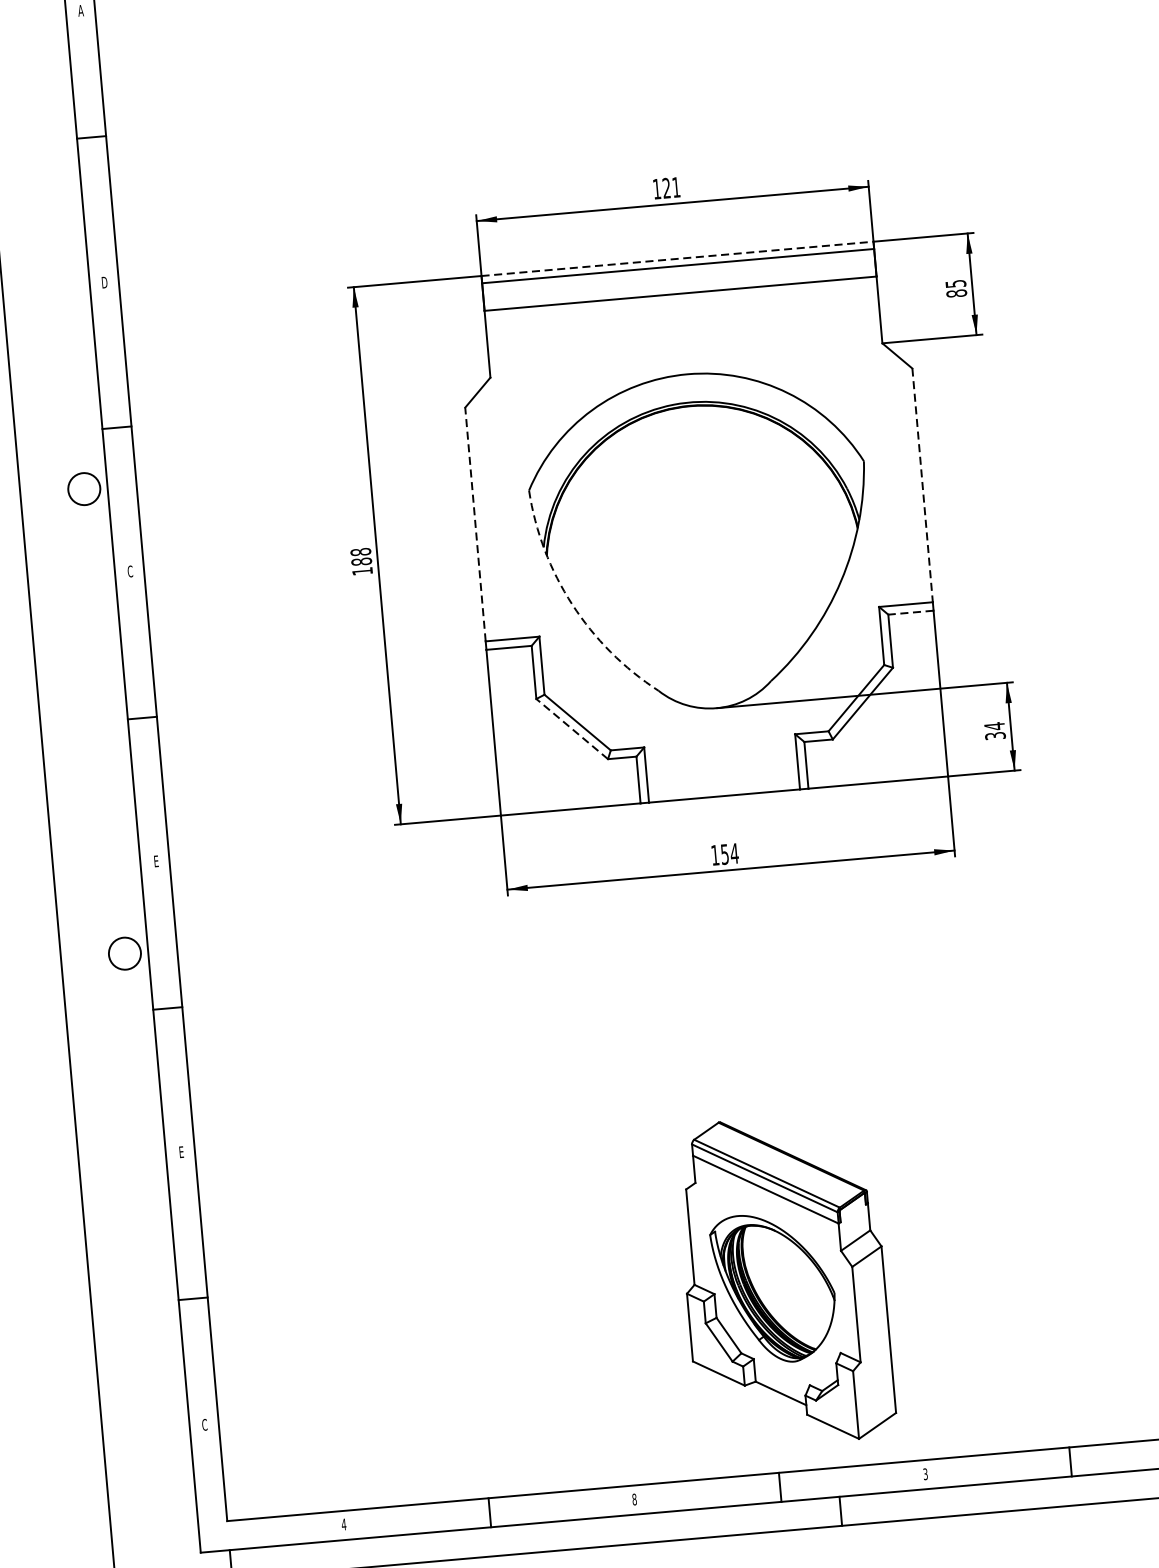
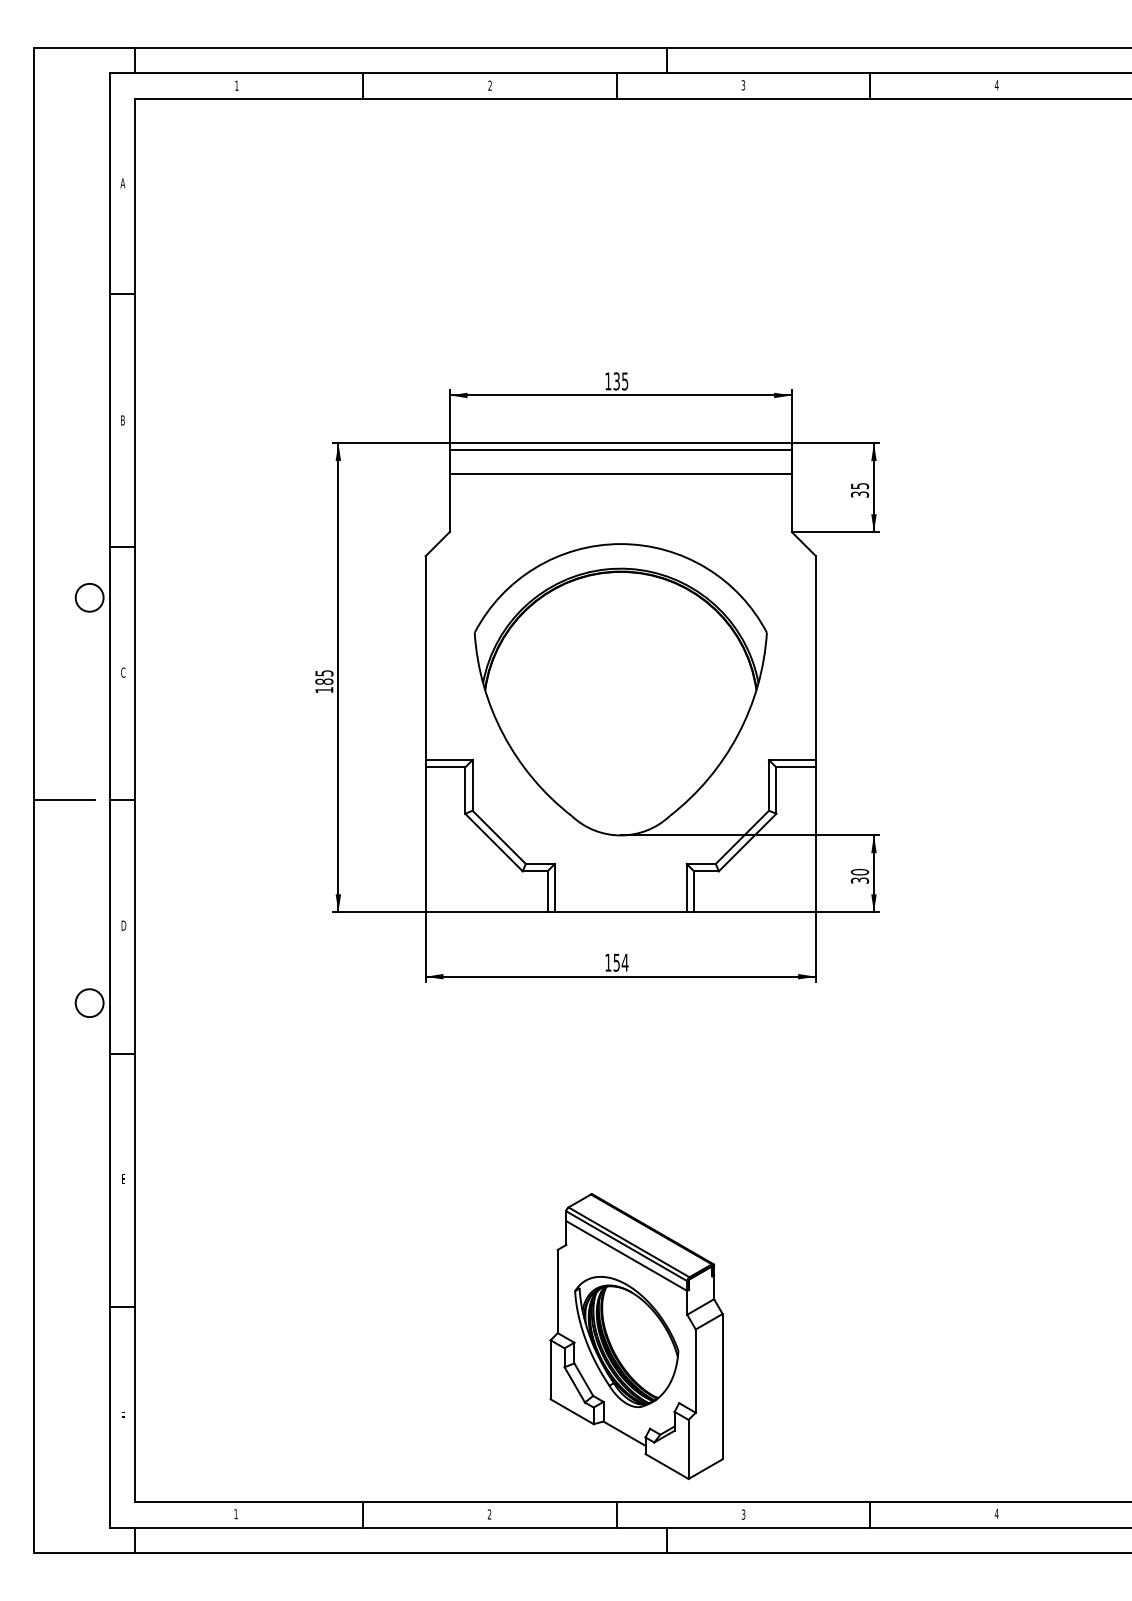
text: (670, 188) -> (620, 381), 121 -> 135
line: (678, 258) -> (621, 443), dashed -> solid
text: (104, 282) -> (122, 420), D -> B
text: (957, 293) -> (860, 494), 85 -> 35
line: (922, 485) -> (815, 658), dashed -> solid
line: (475, 525) -> (425, 658), dashed -> solid
text: (361, 552) -> (324, 673), 188 -> 185
arc: (572, 604) -> (503, 734), dashed -> solid
line: (911, 612) -> (796, 767), dashed -> solid
line: (74, 724) -> (63, 800), added
text: (993, 725) -> (859, 871), 34 -> 30
line: (571, 729) -> (493, 842), dashed -> solid
text: (155, 861) -> (123, 925), E -> D
text: (205, 1425) -> (123, 1417), C -> F
text: (634, 1499) -> (489, 1514), 8 -> 2
text: (344, 1524) -> (236, 1514), 4 -> 1

